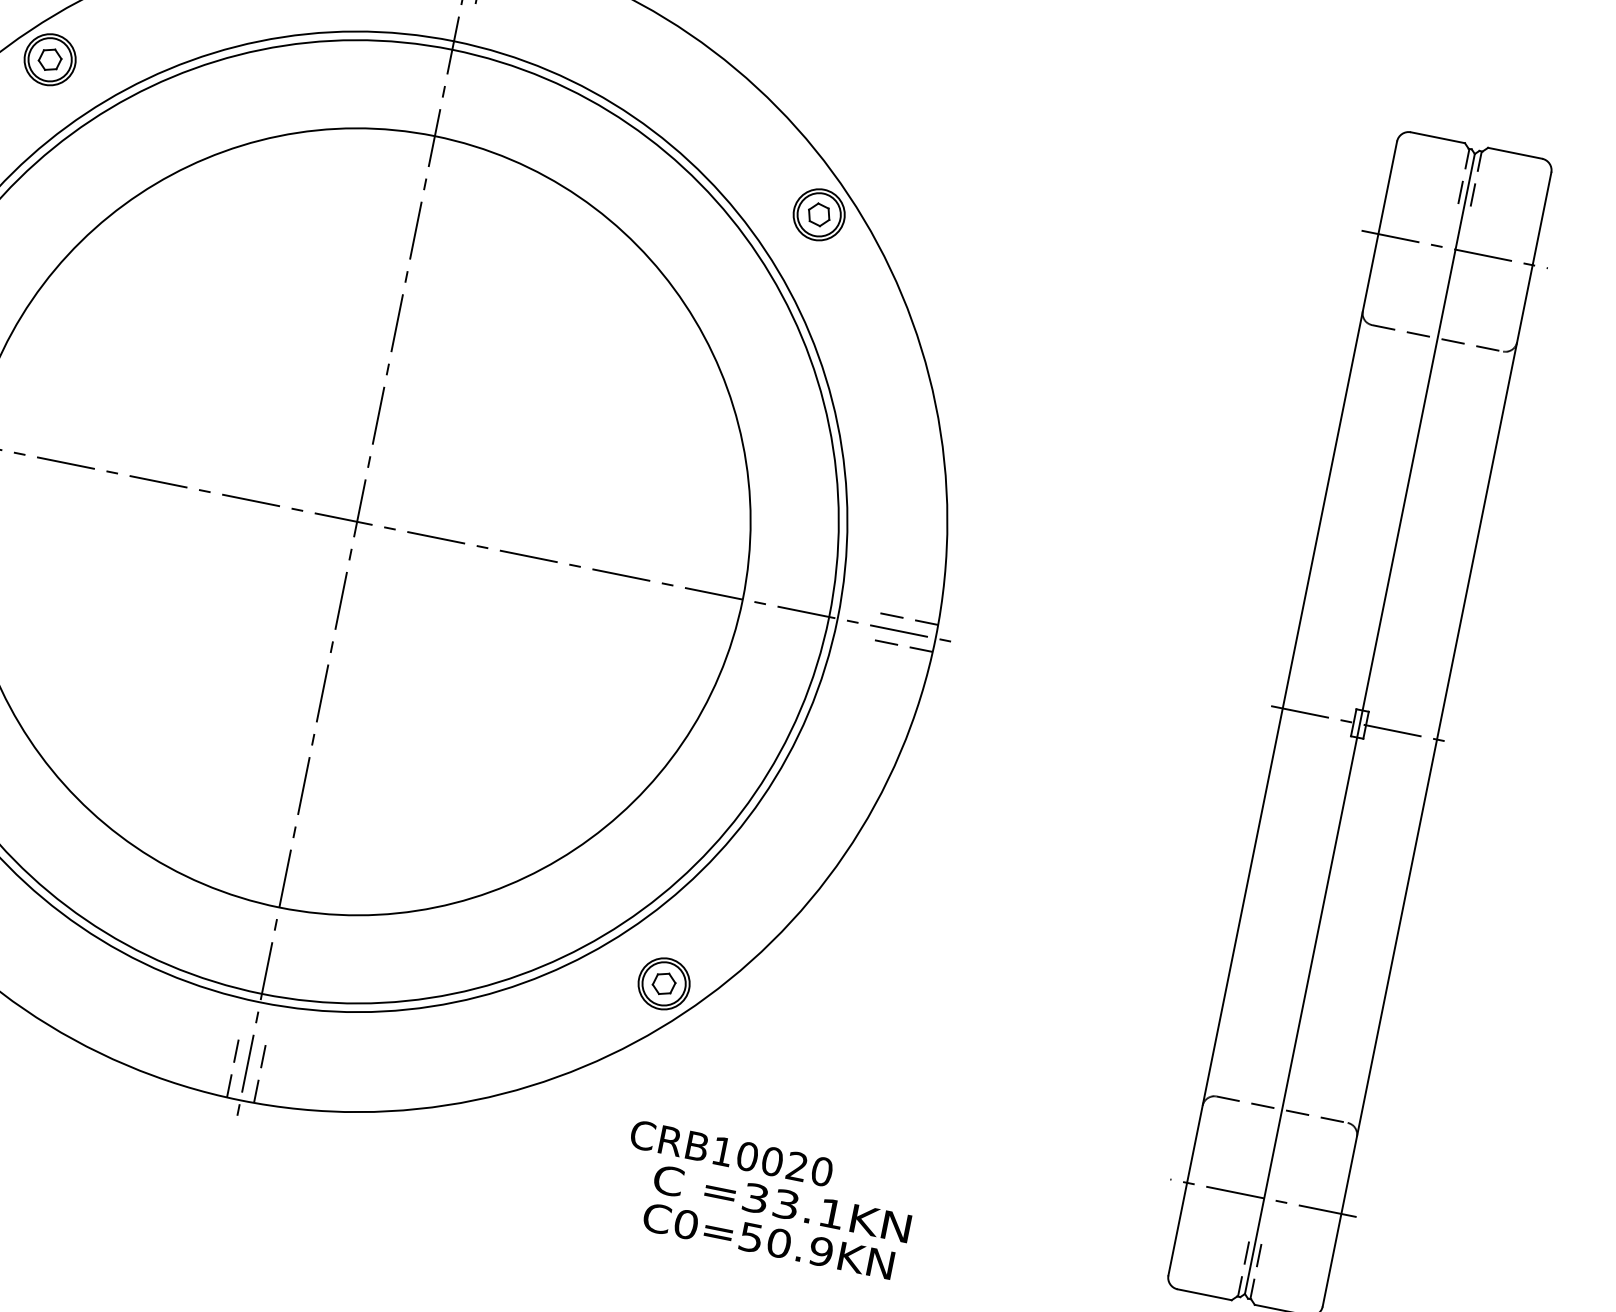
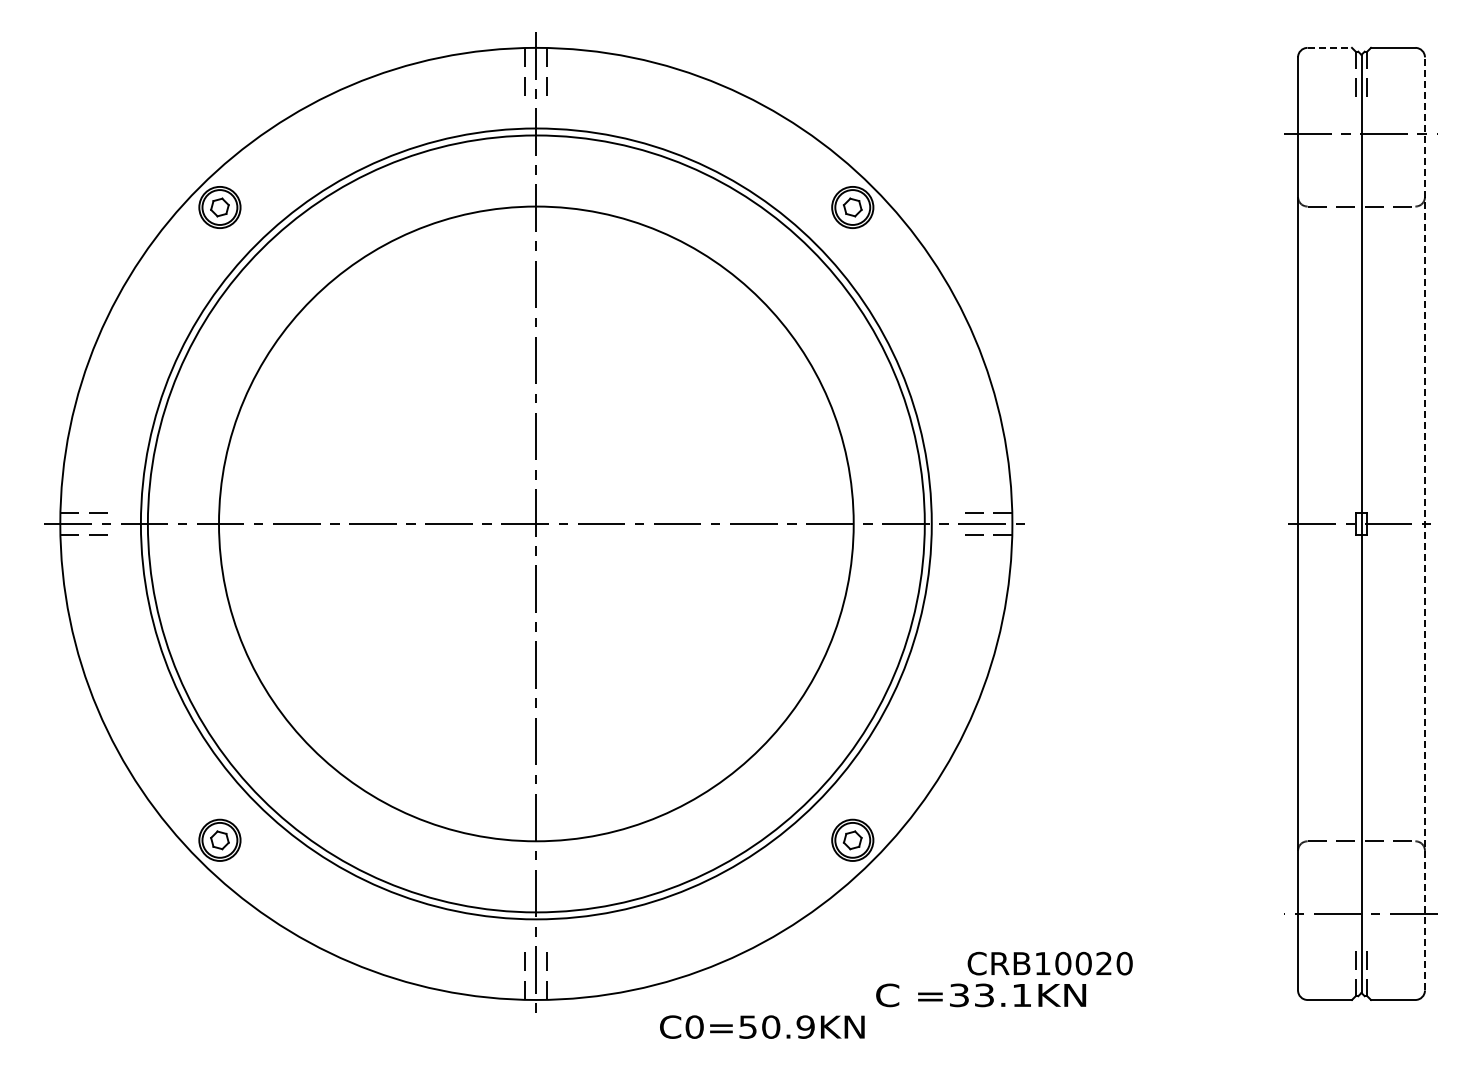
line: (1438, 137) -> (1330, 47), solid -> dashed
line: (1436, 738) -> (1424, 523), solid -> dashed
text: (730, 1153) -> (1049, 963), moved
text: (768, 1240) -> (762, 1026), moved

